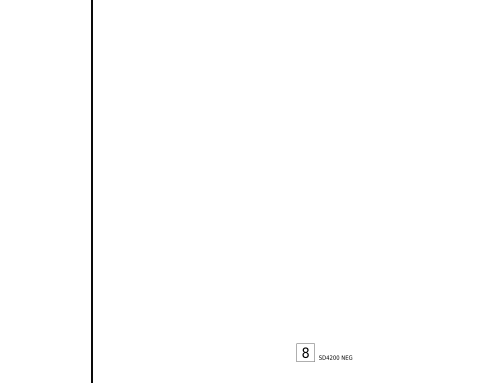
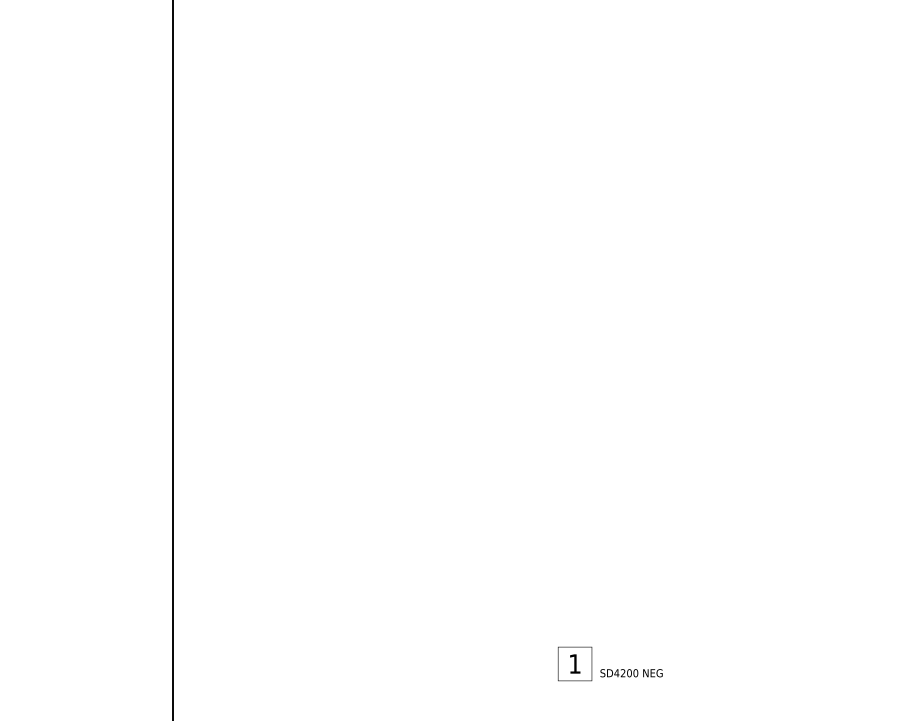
text: (305, 352) -> (574, 663), 8 -> 1

